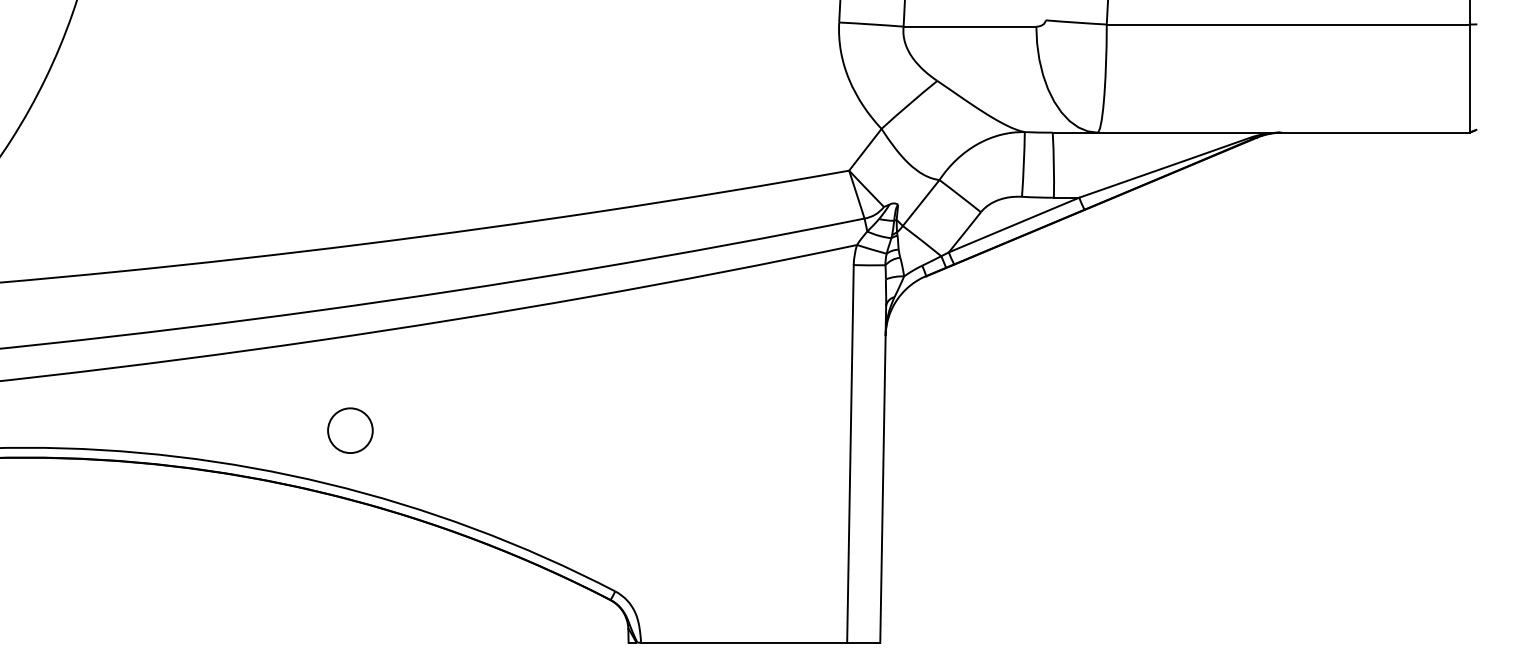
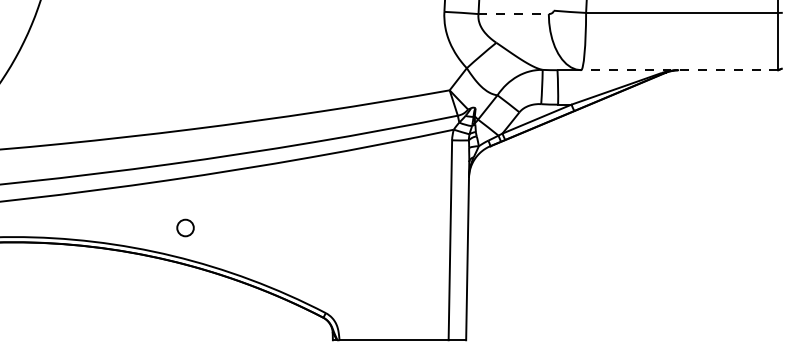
line: (971, 27) -> (514, 14), solid -> dashed
line: (1283, 133) -> (679, 70), solid -> dashed
circle: (350, 429) -> (185, 227), size x0.7

